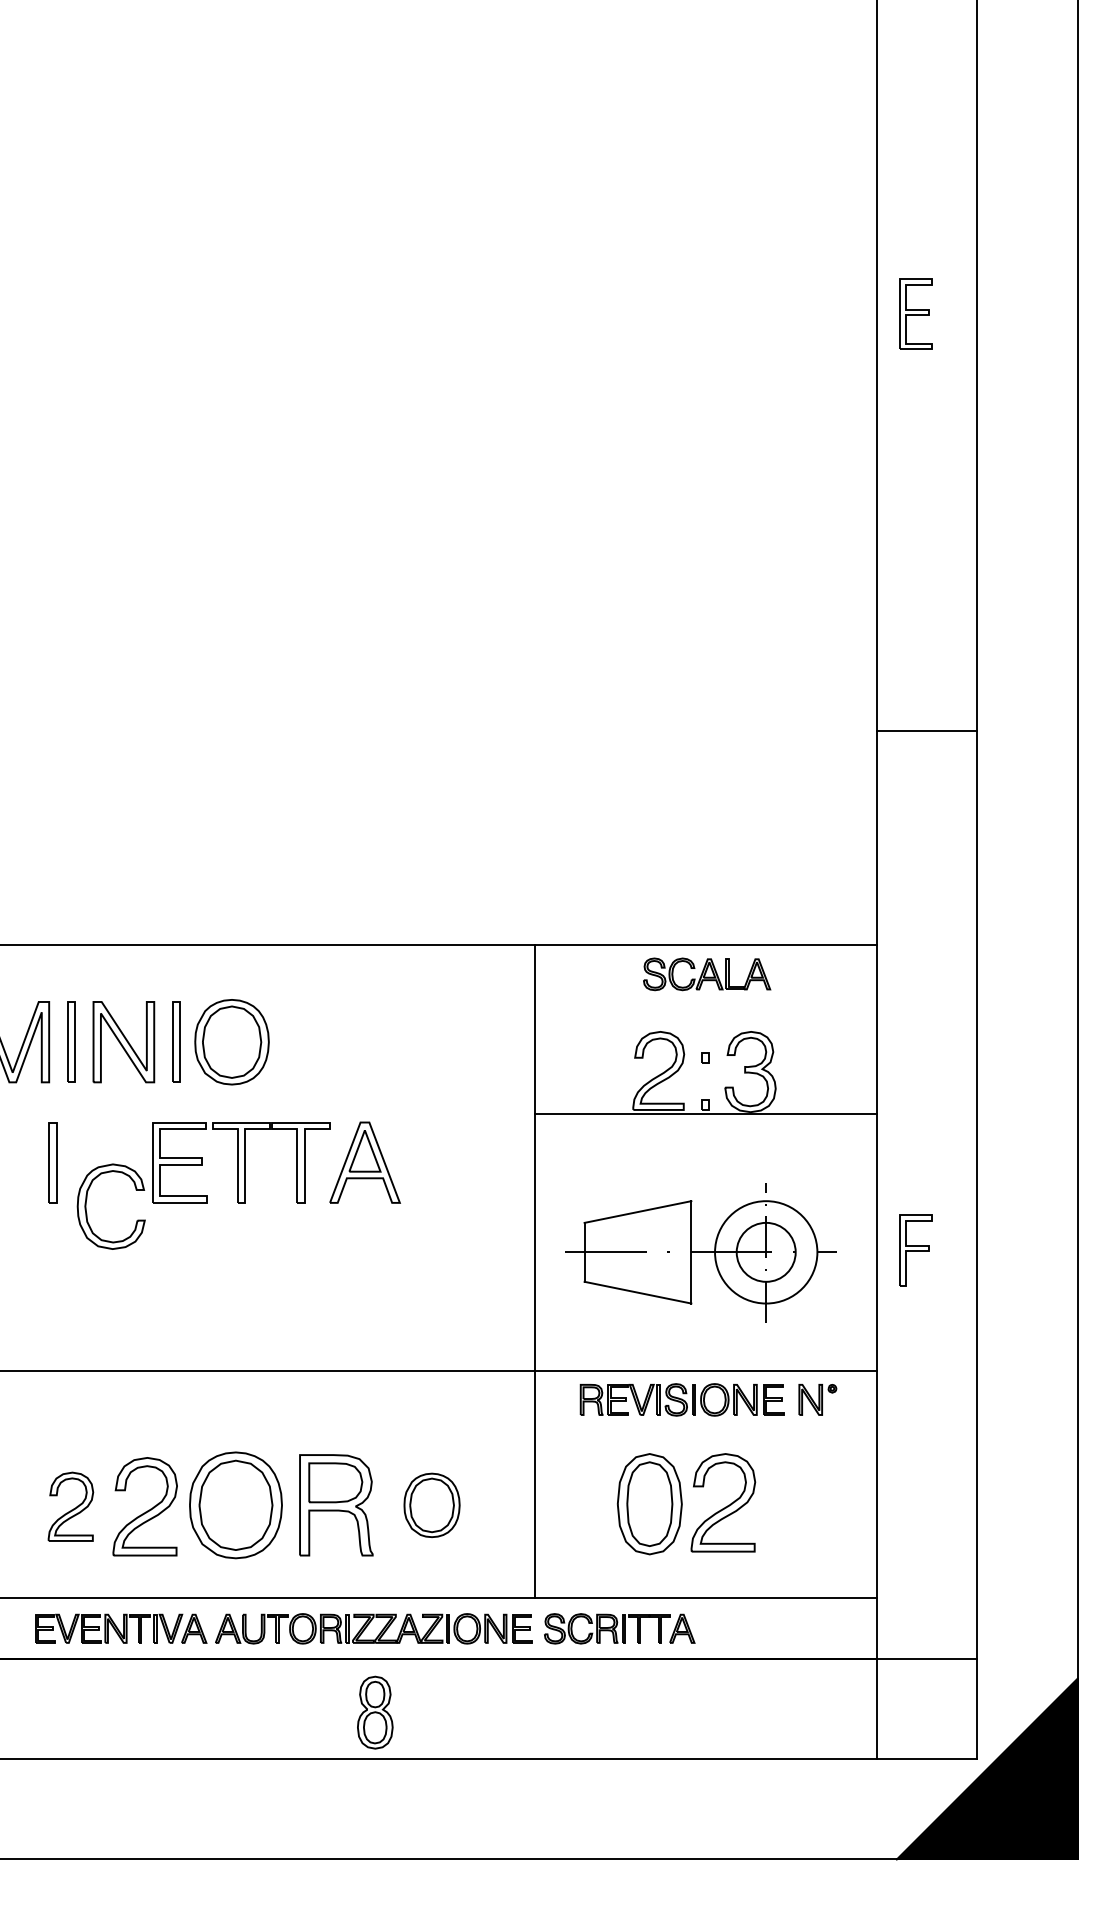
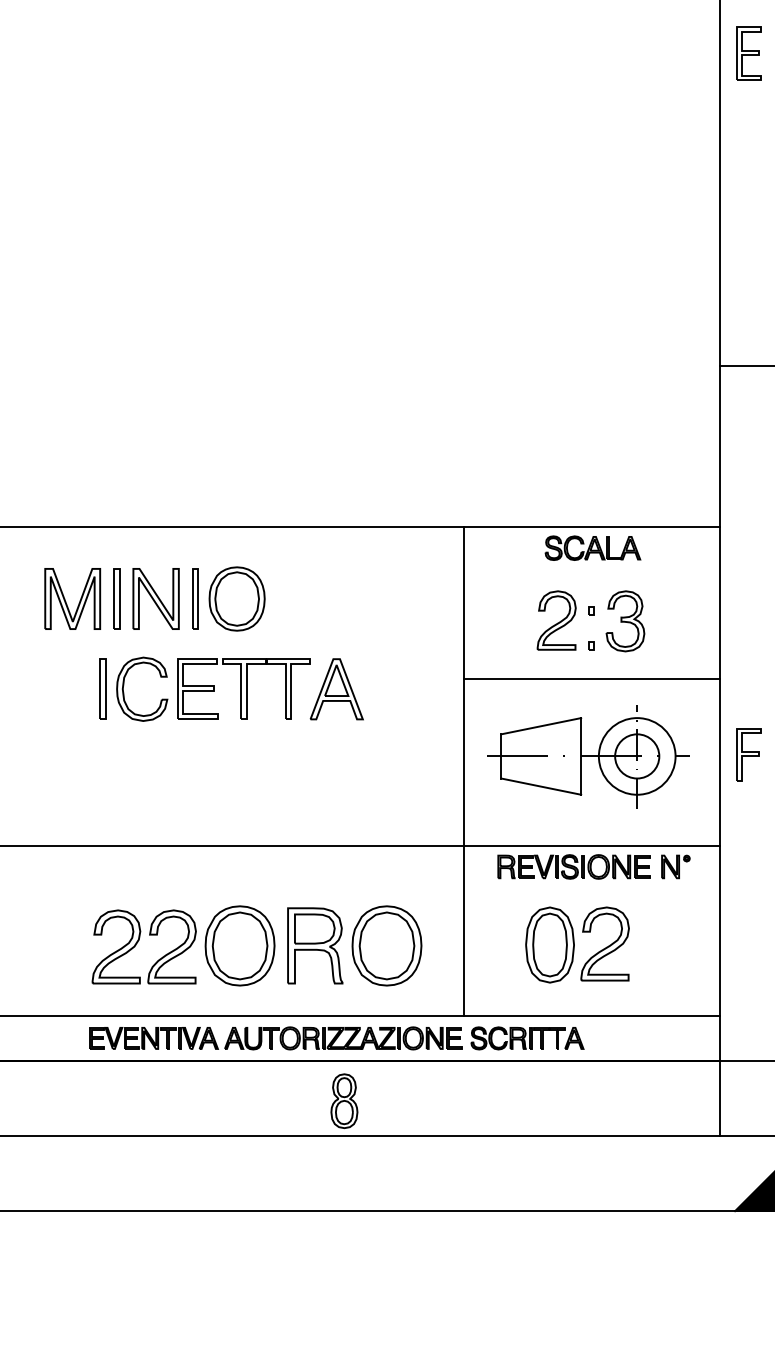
line: (705, 1113) -> (591, 678), moved
part: (86, 1206) -> (123, 689), moved
part: (431, 1505) -> (386, 946), size x1.67
part: (70, 1506) -> (116, 946), size x1.43

